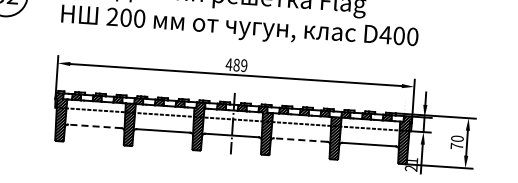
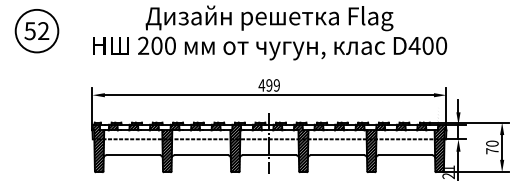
text: (236, 65) -> (269, 85), 489 -> 499
line: (95, 126) -> (133, 155), dashed -> solid
line: (300, 140) -> (337, 155), dashed -> solid

